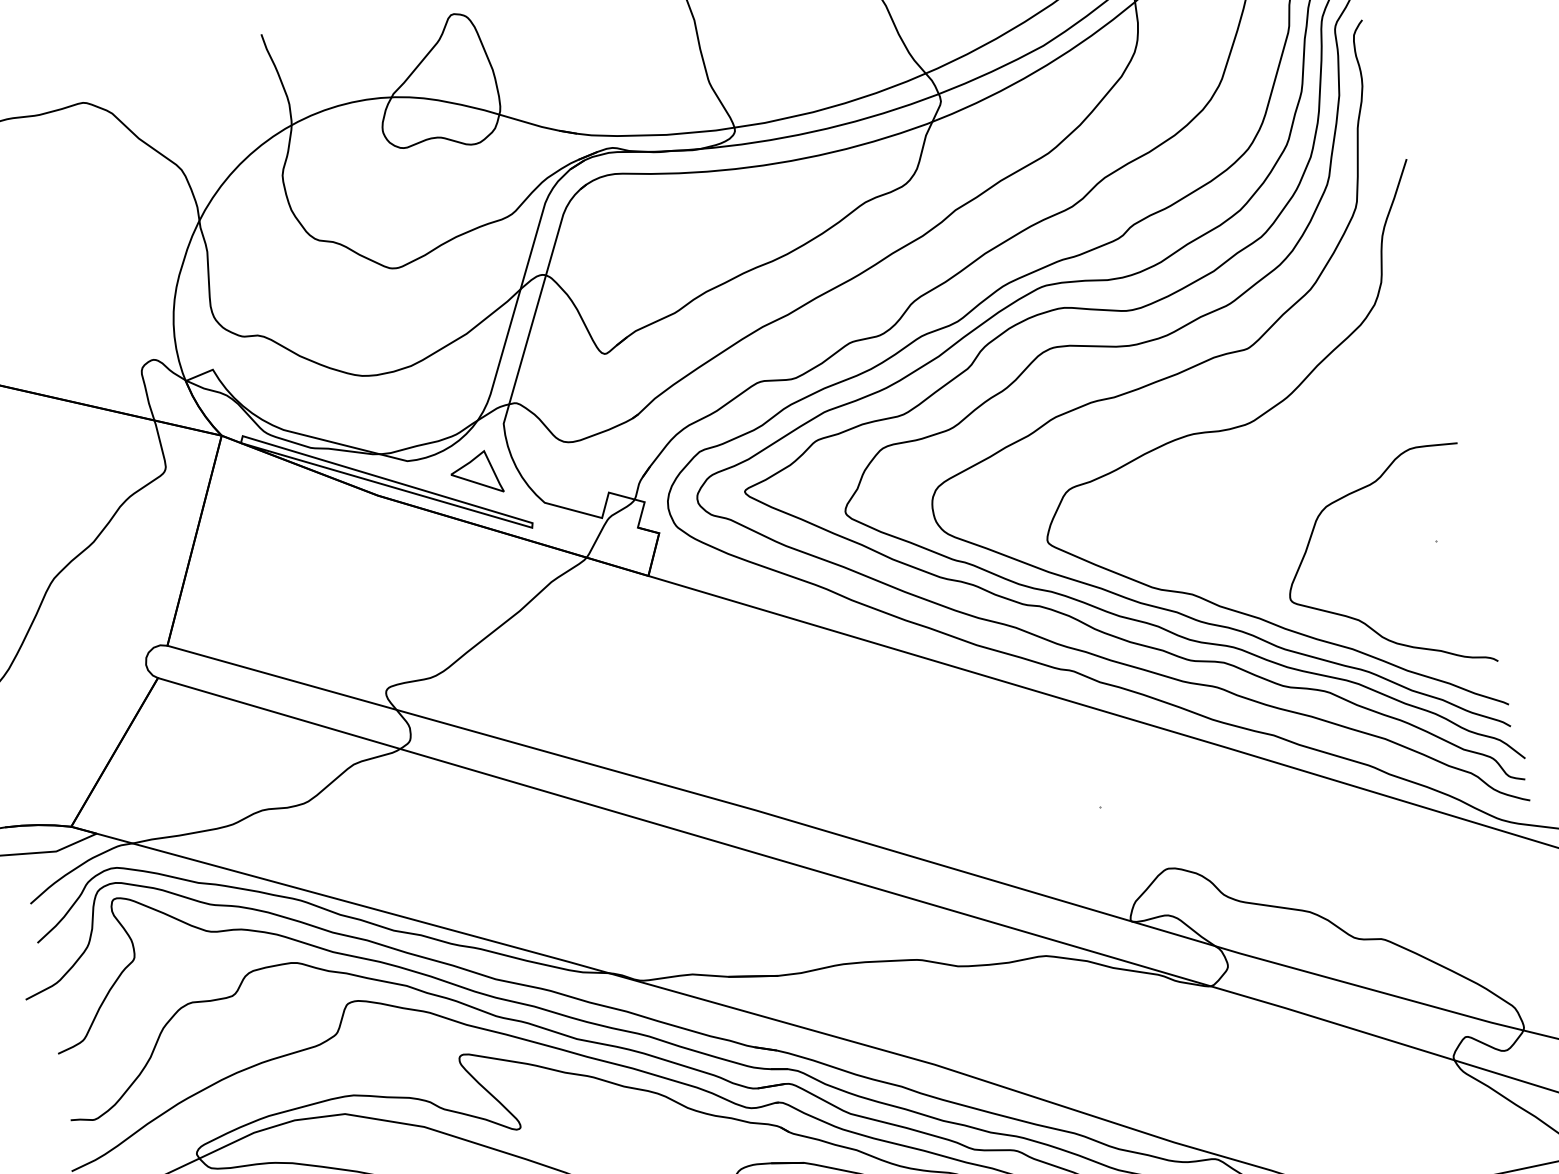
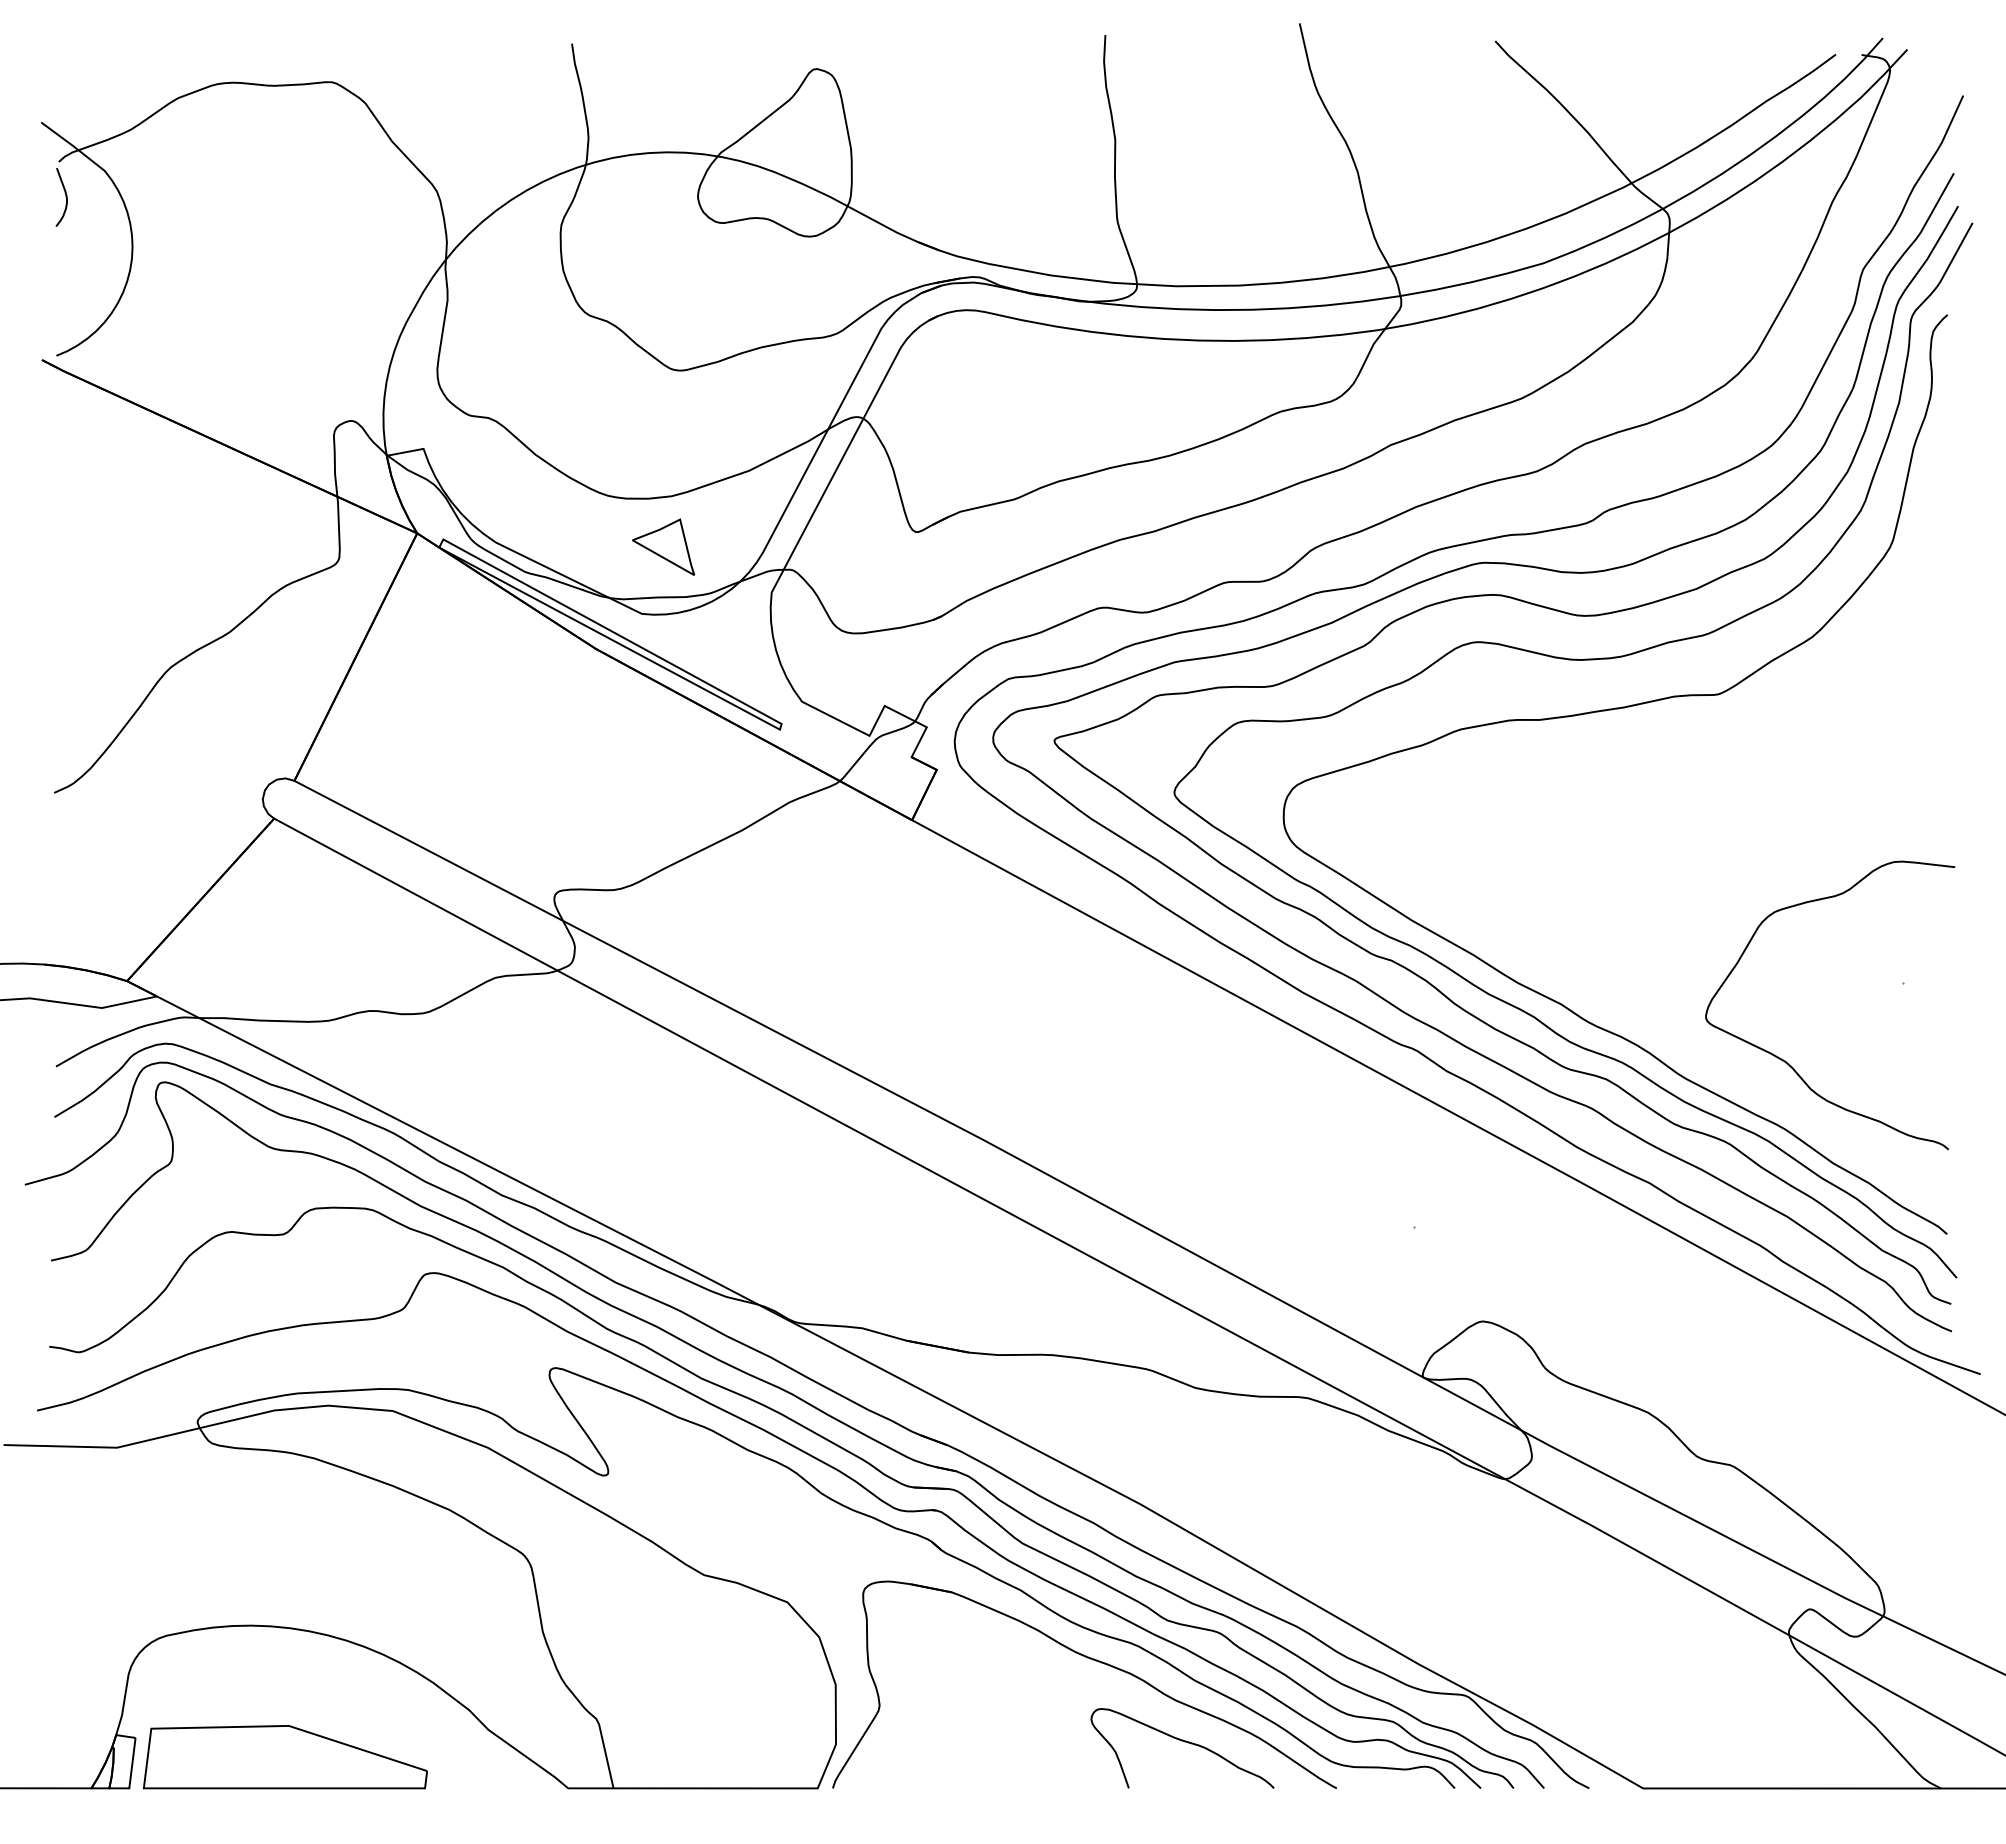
curve: (1239, 427) -> (1687, 790), removed
part: (475, 474) -> (663, 546), moved

